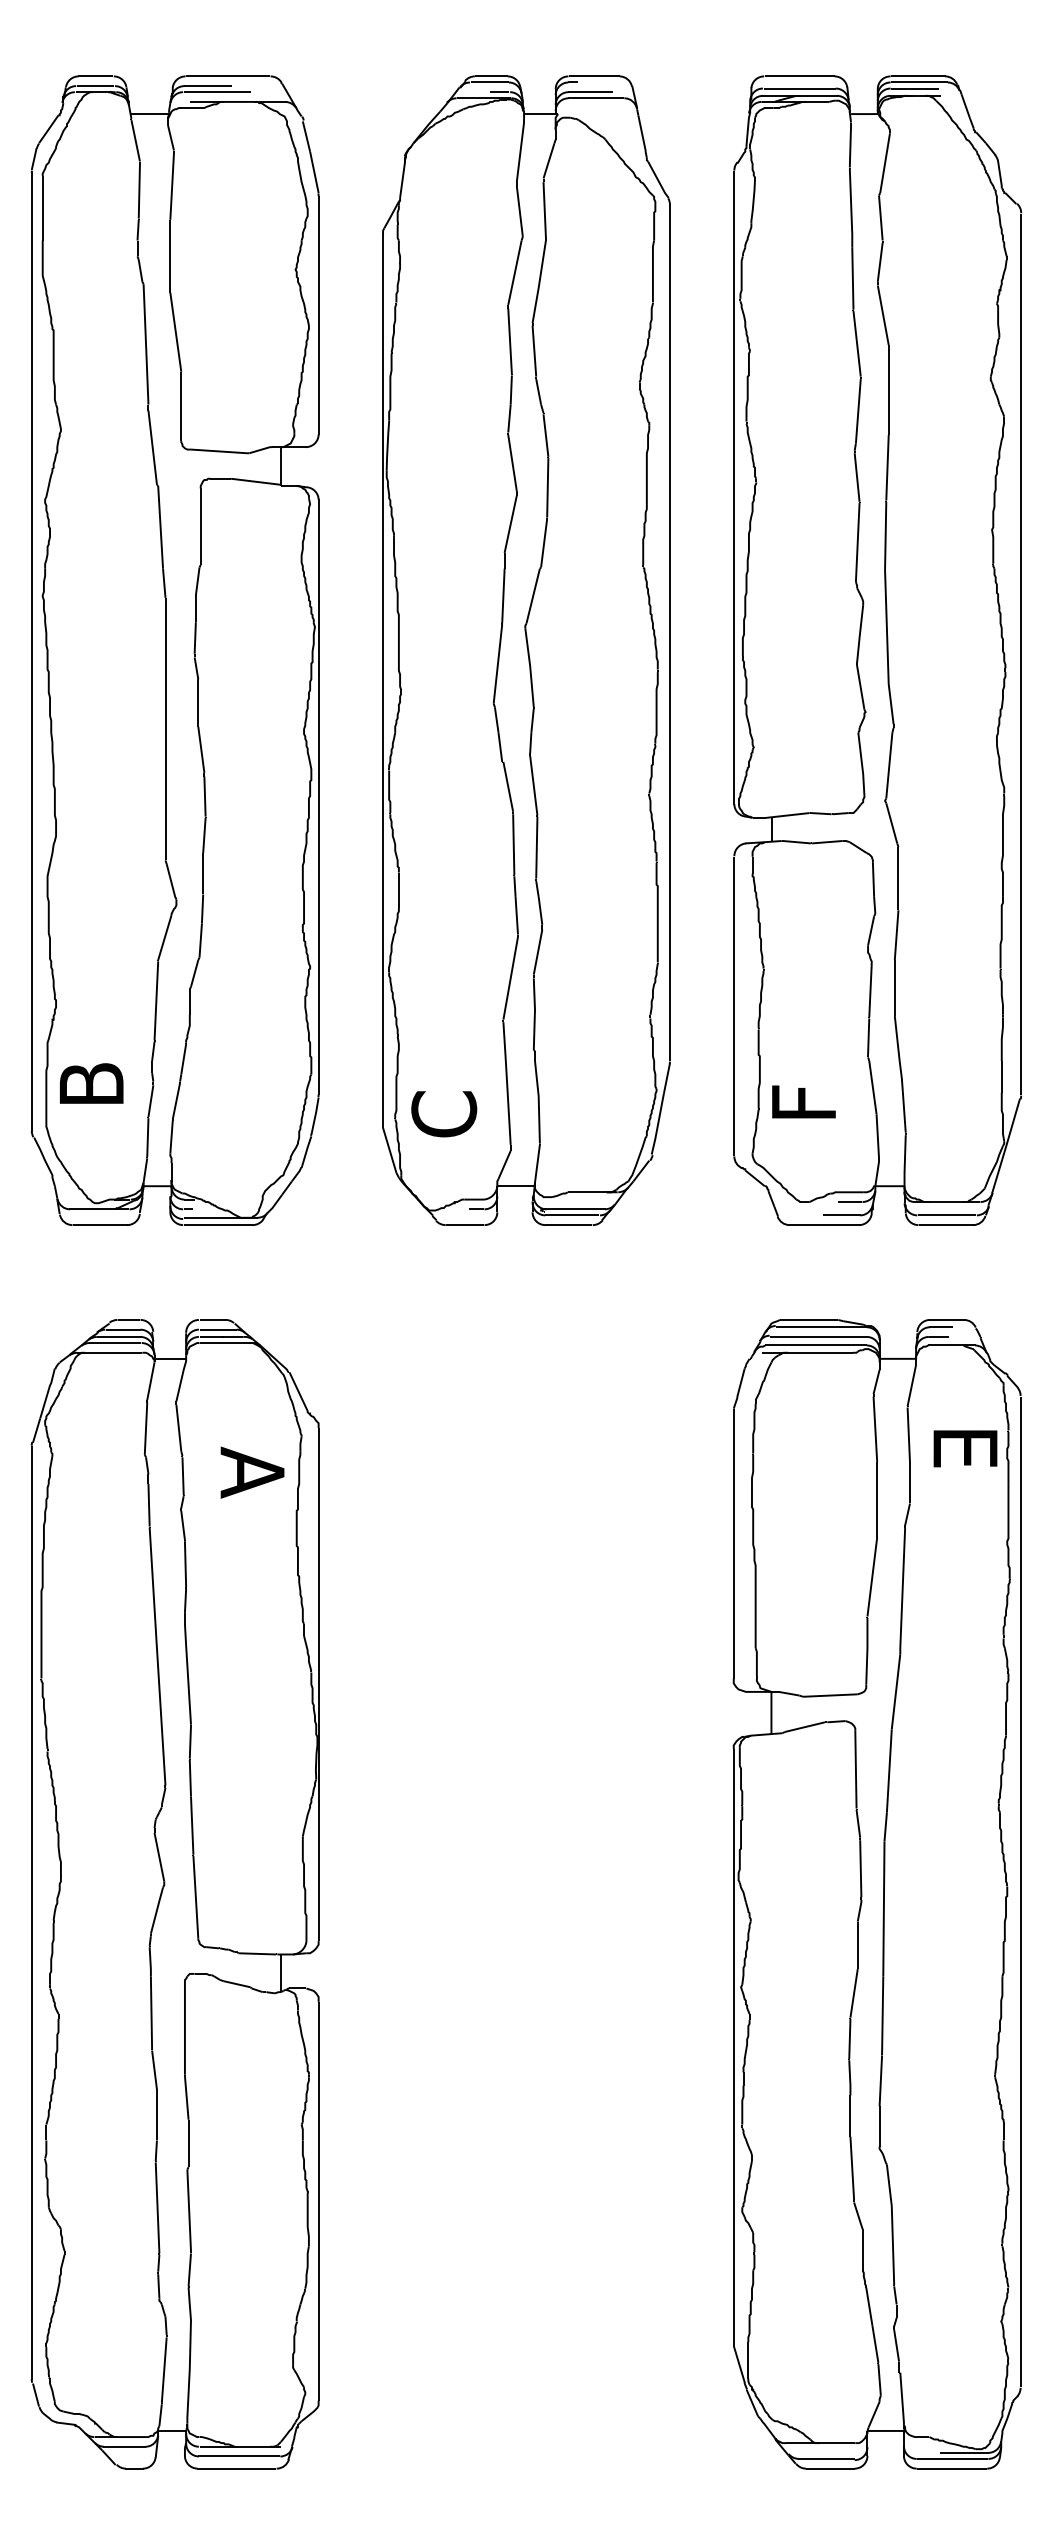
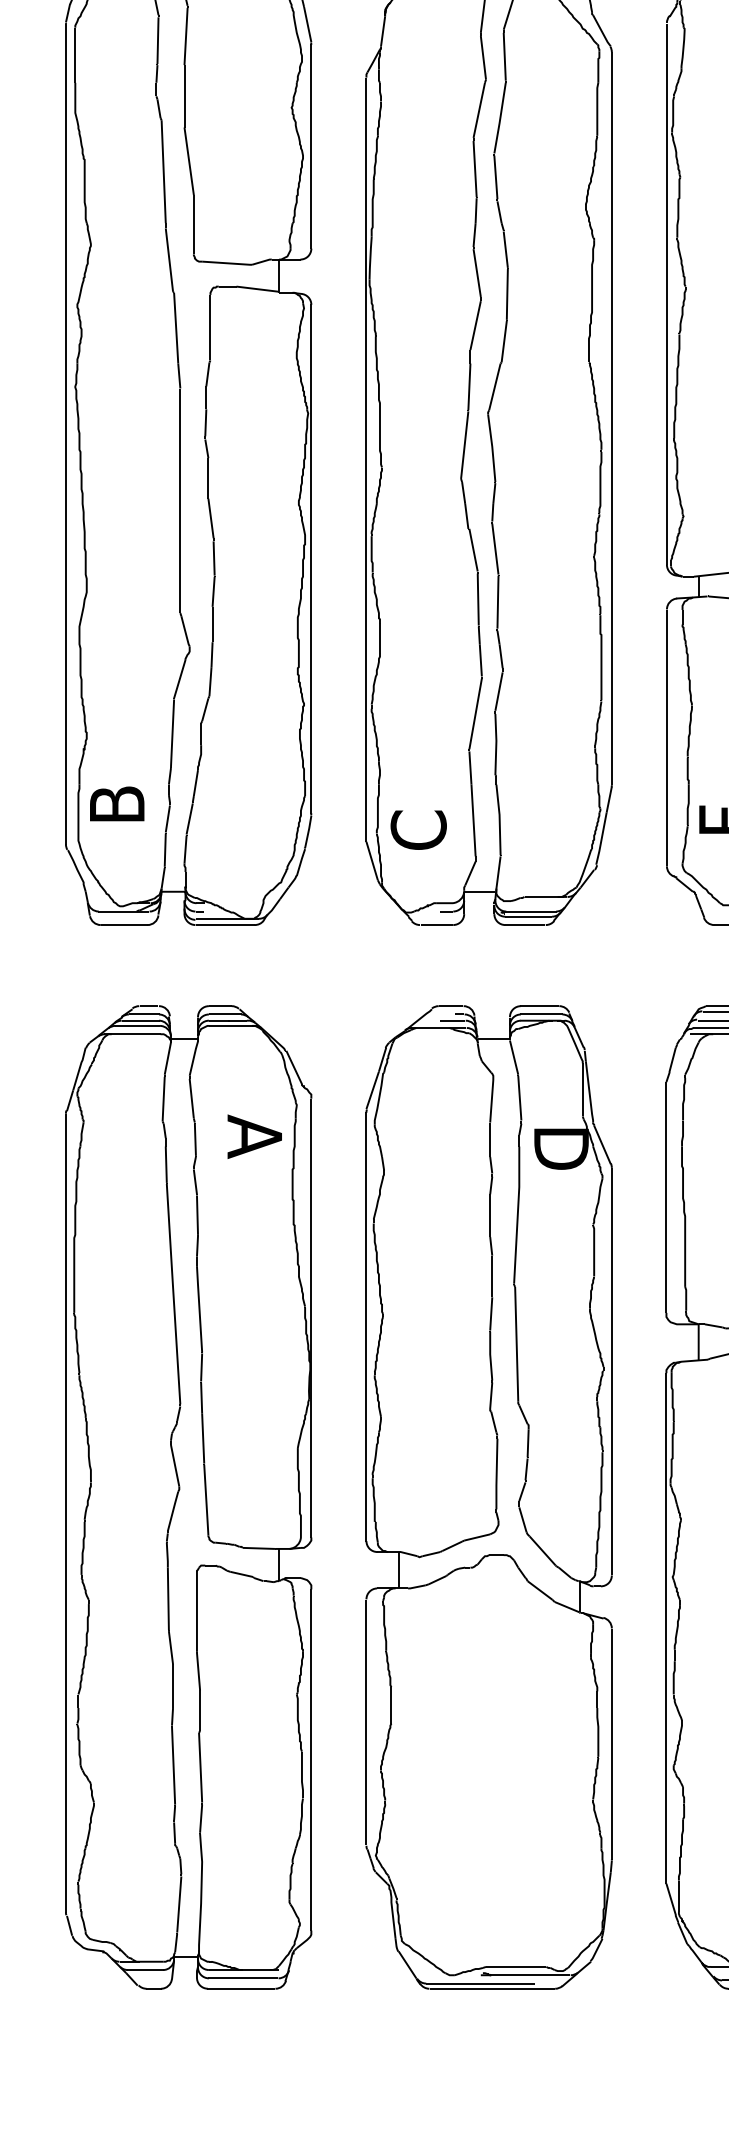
part: (526, 1894) -> (489, 1497), added

